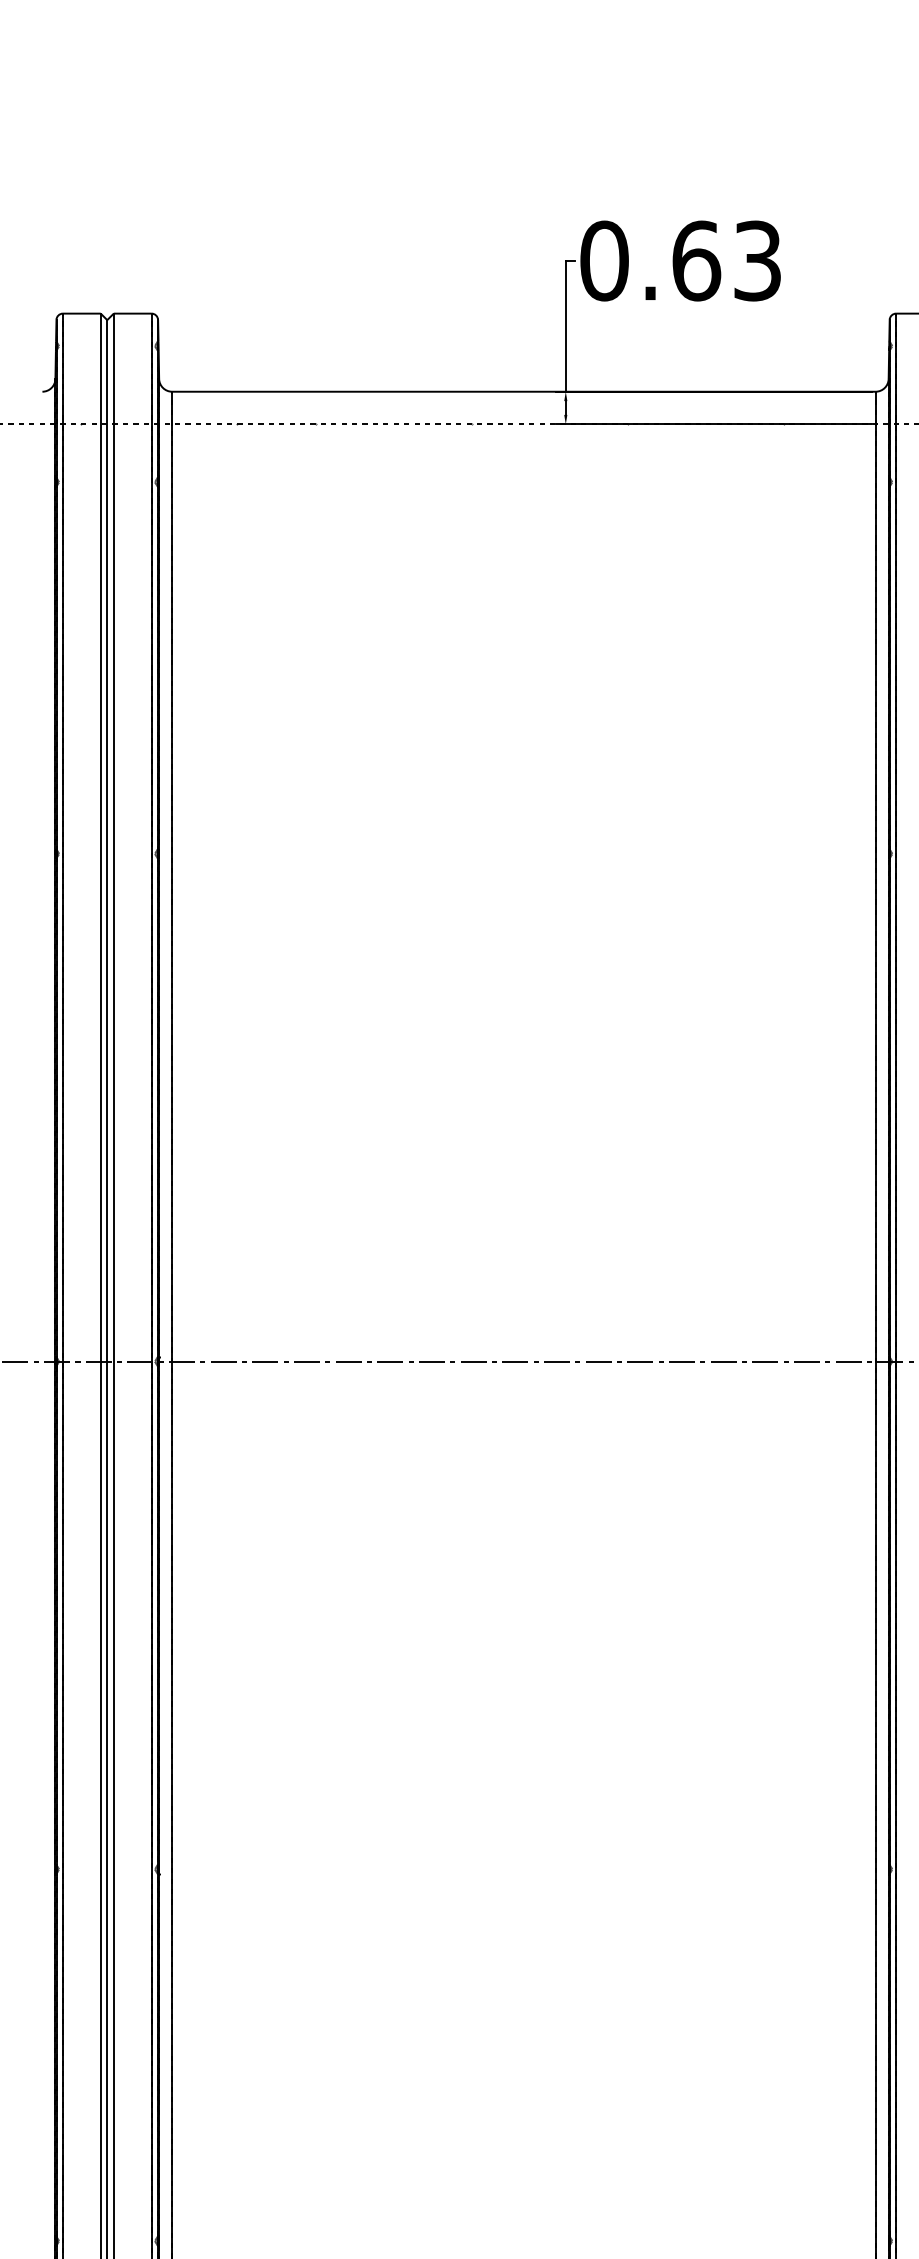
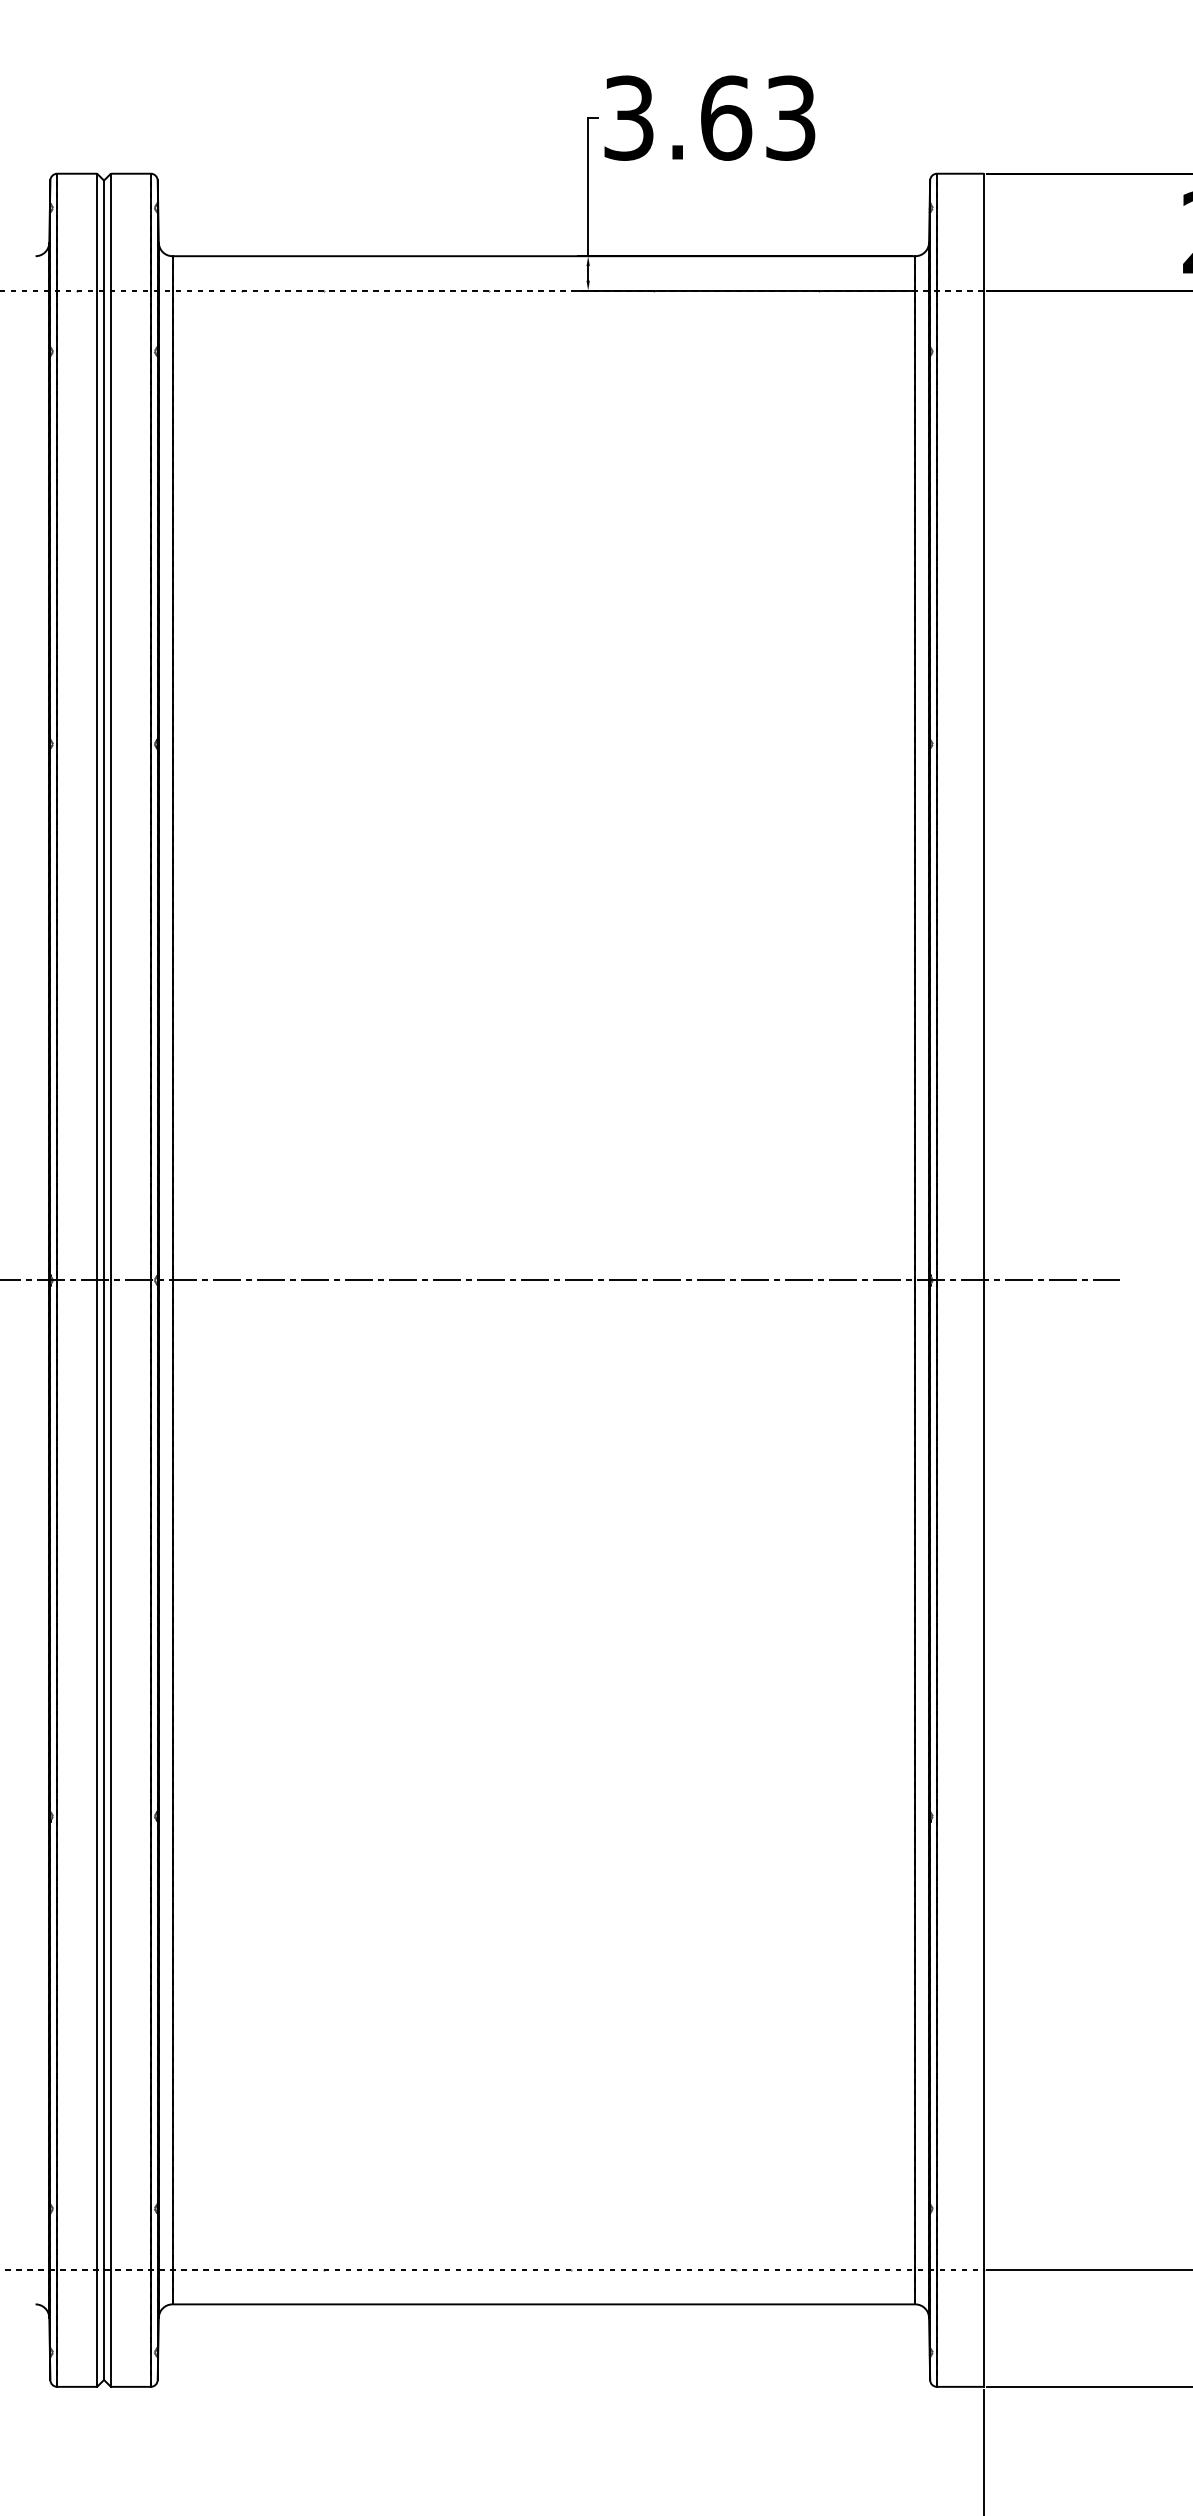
text: (603, 260) -> (628, 117), 0.63 -> 3.63

